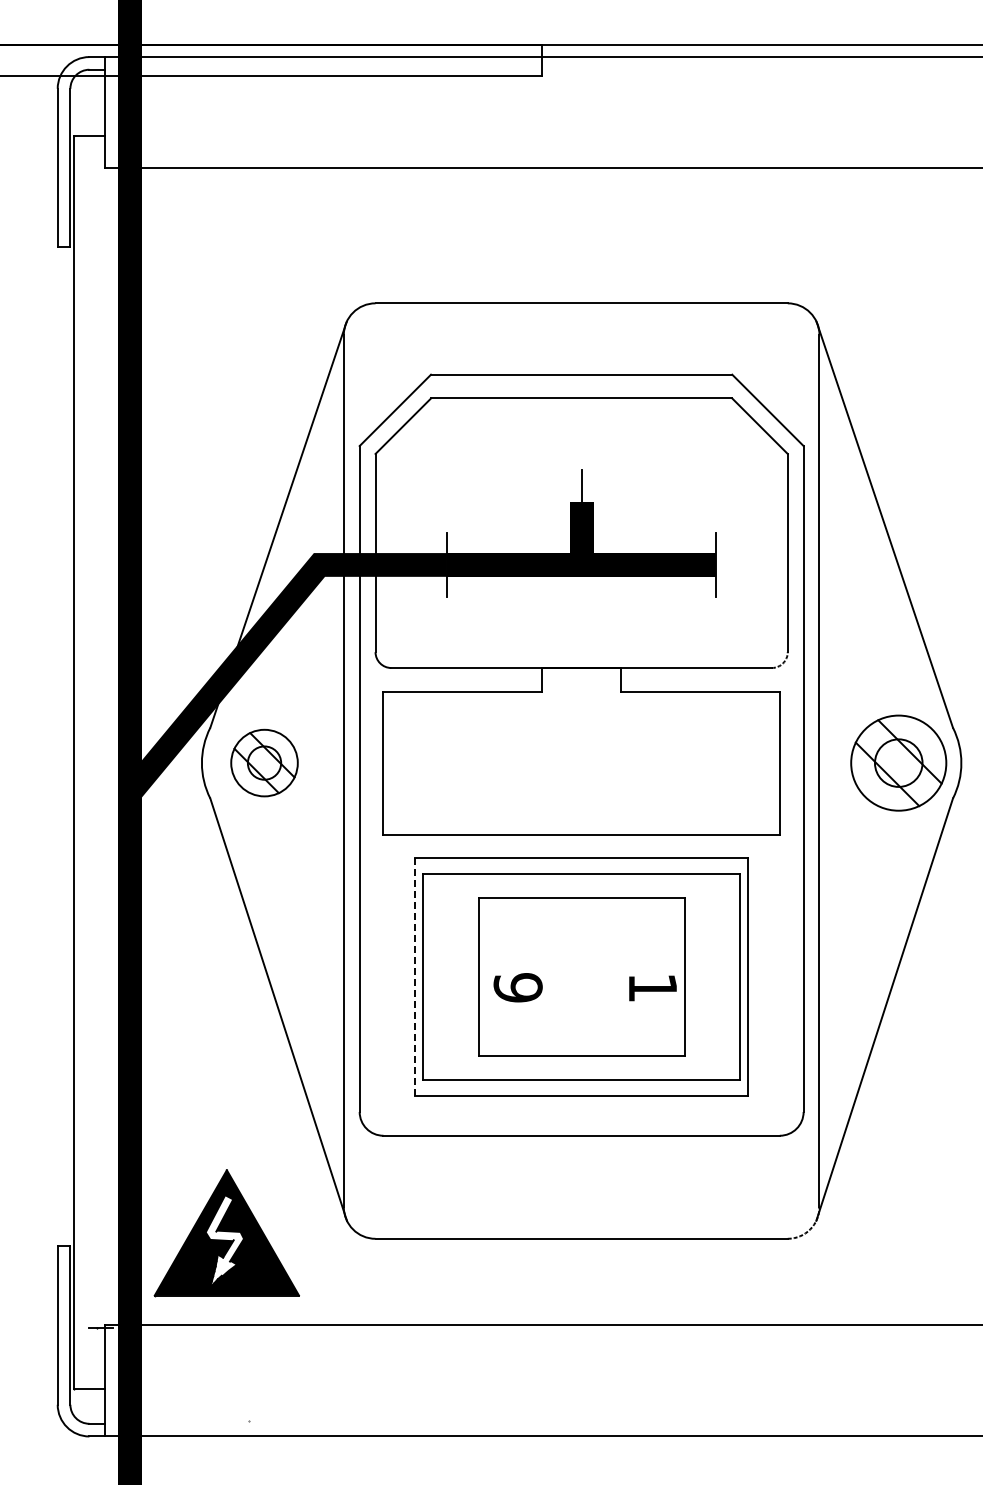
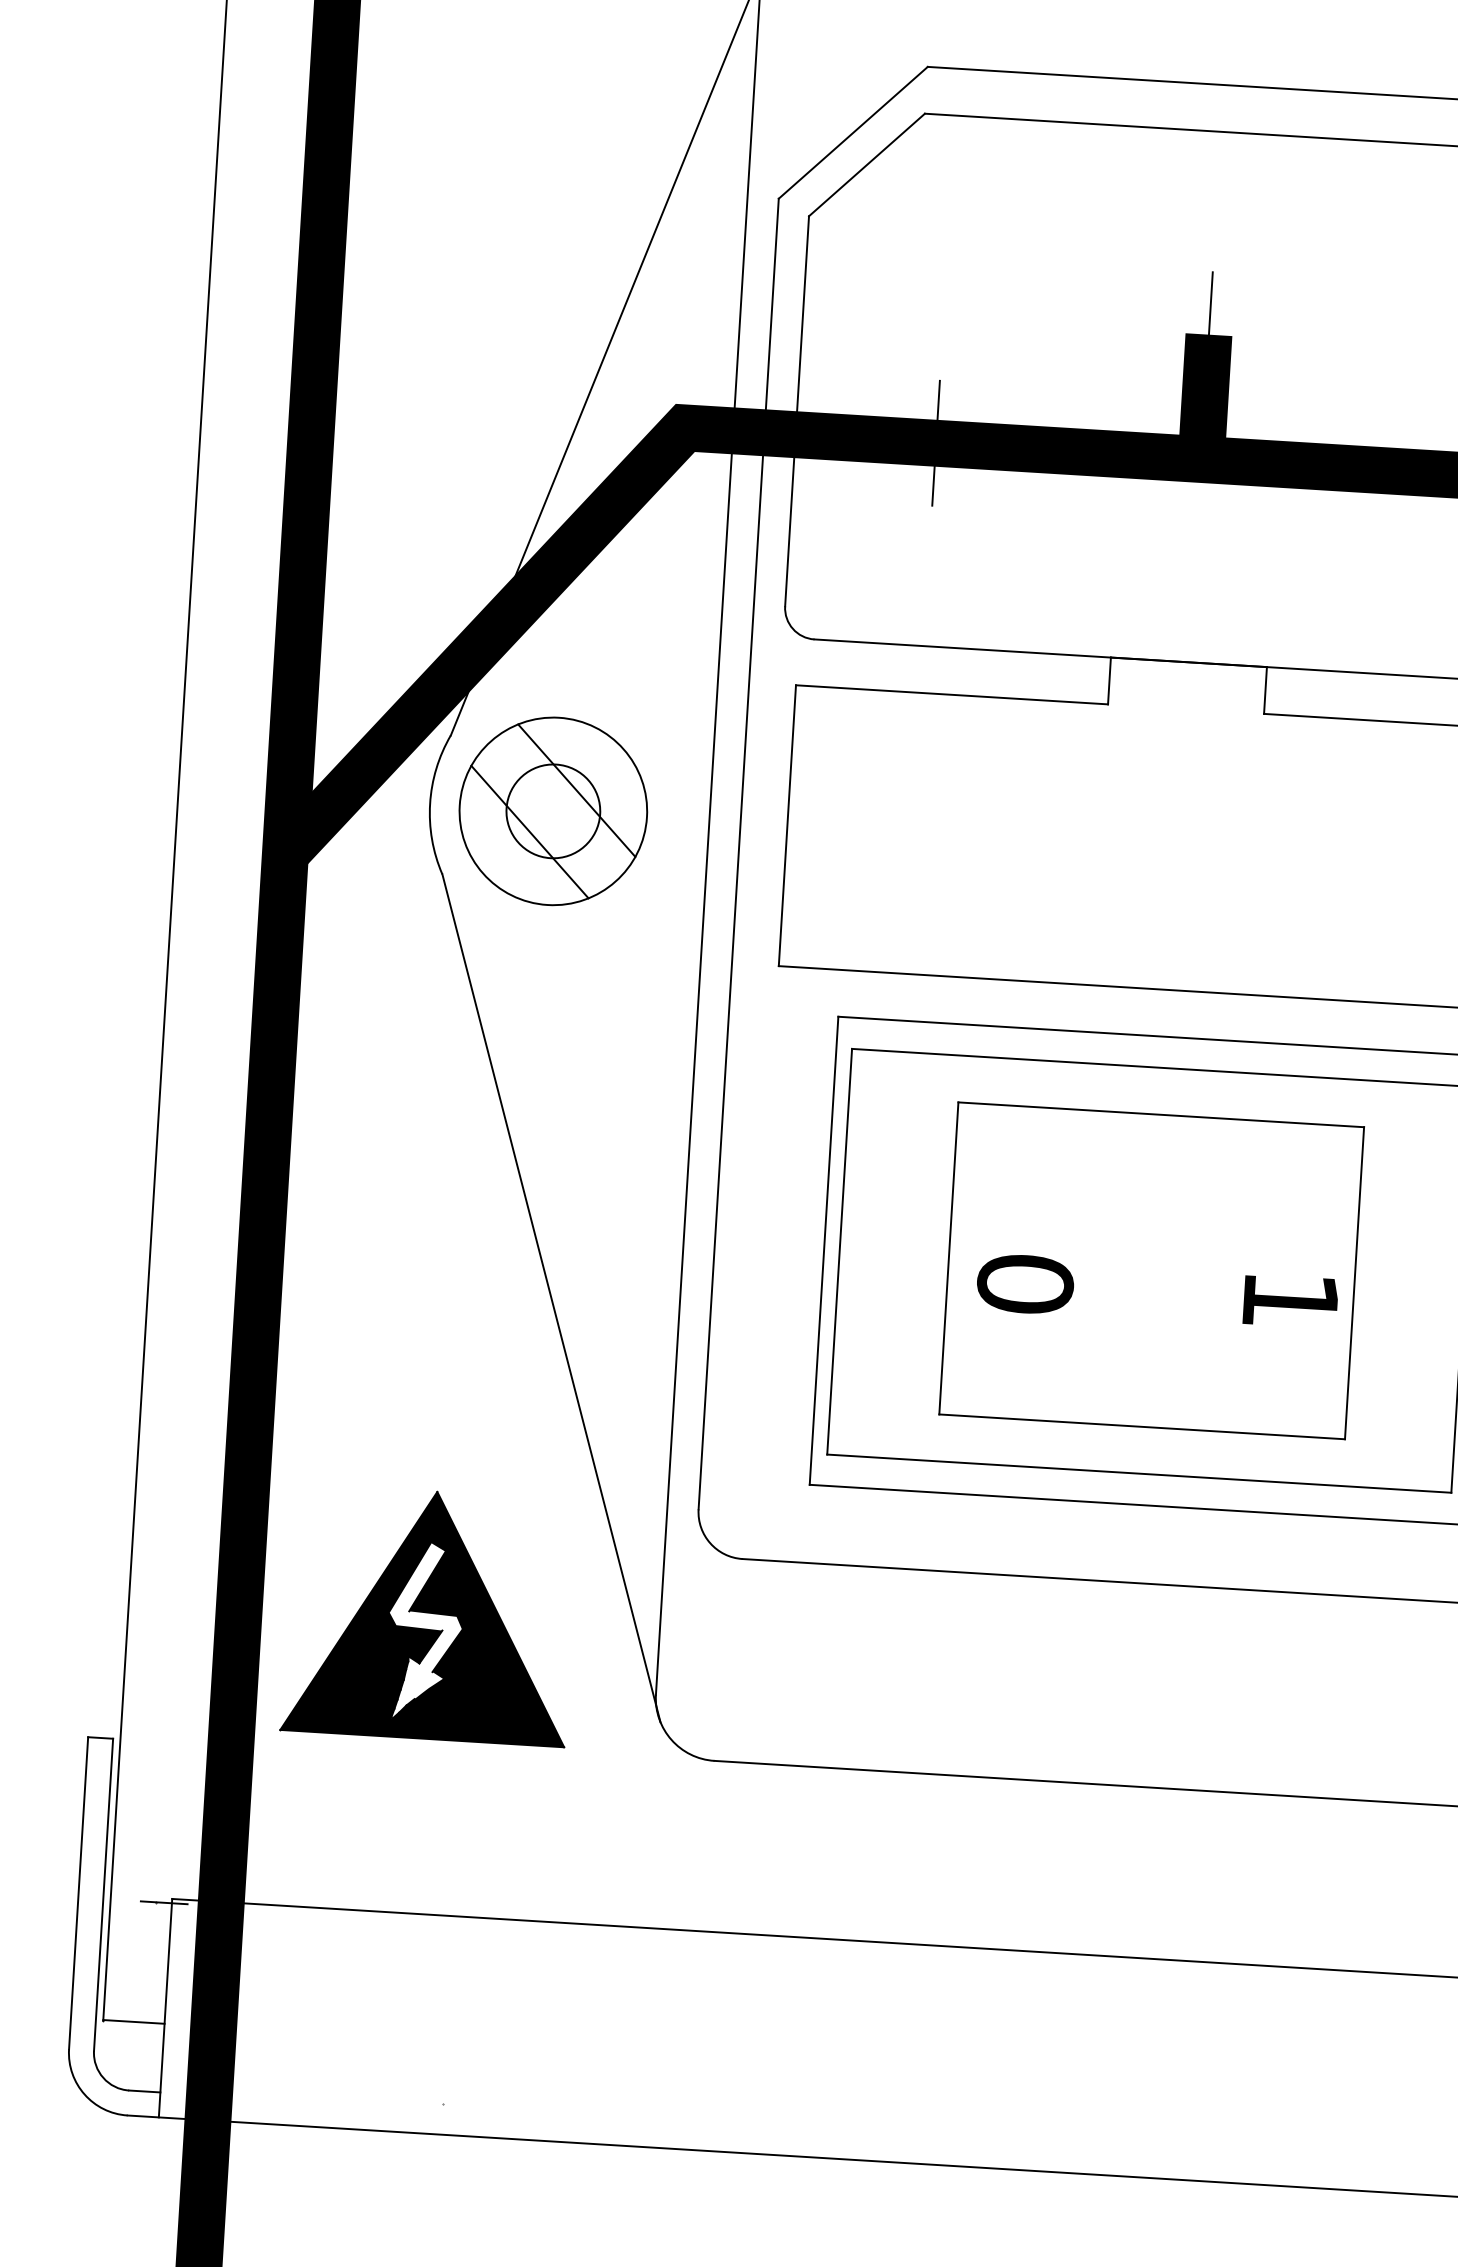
part: (264, 762) -> (553, 810), size x1.43
line: (415, 977) -> (824, 1251), dashed -> solid
text: (517, 987) -> (1024, 1283), 9 -> 0
part: (226, 1233) -> (428, 1616), moved

